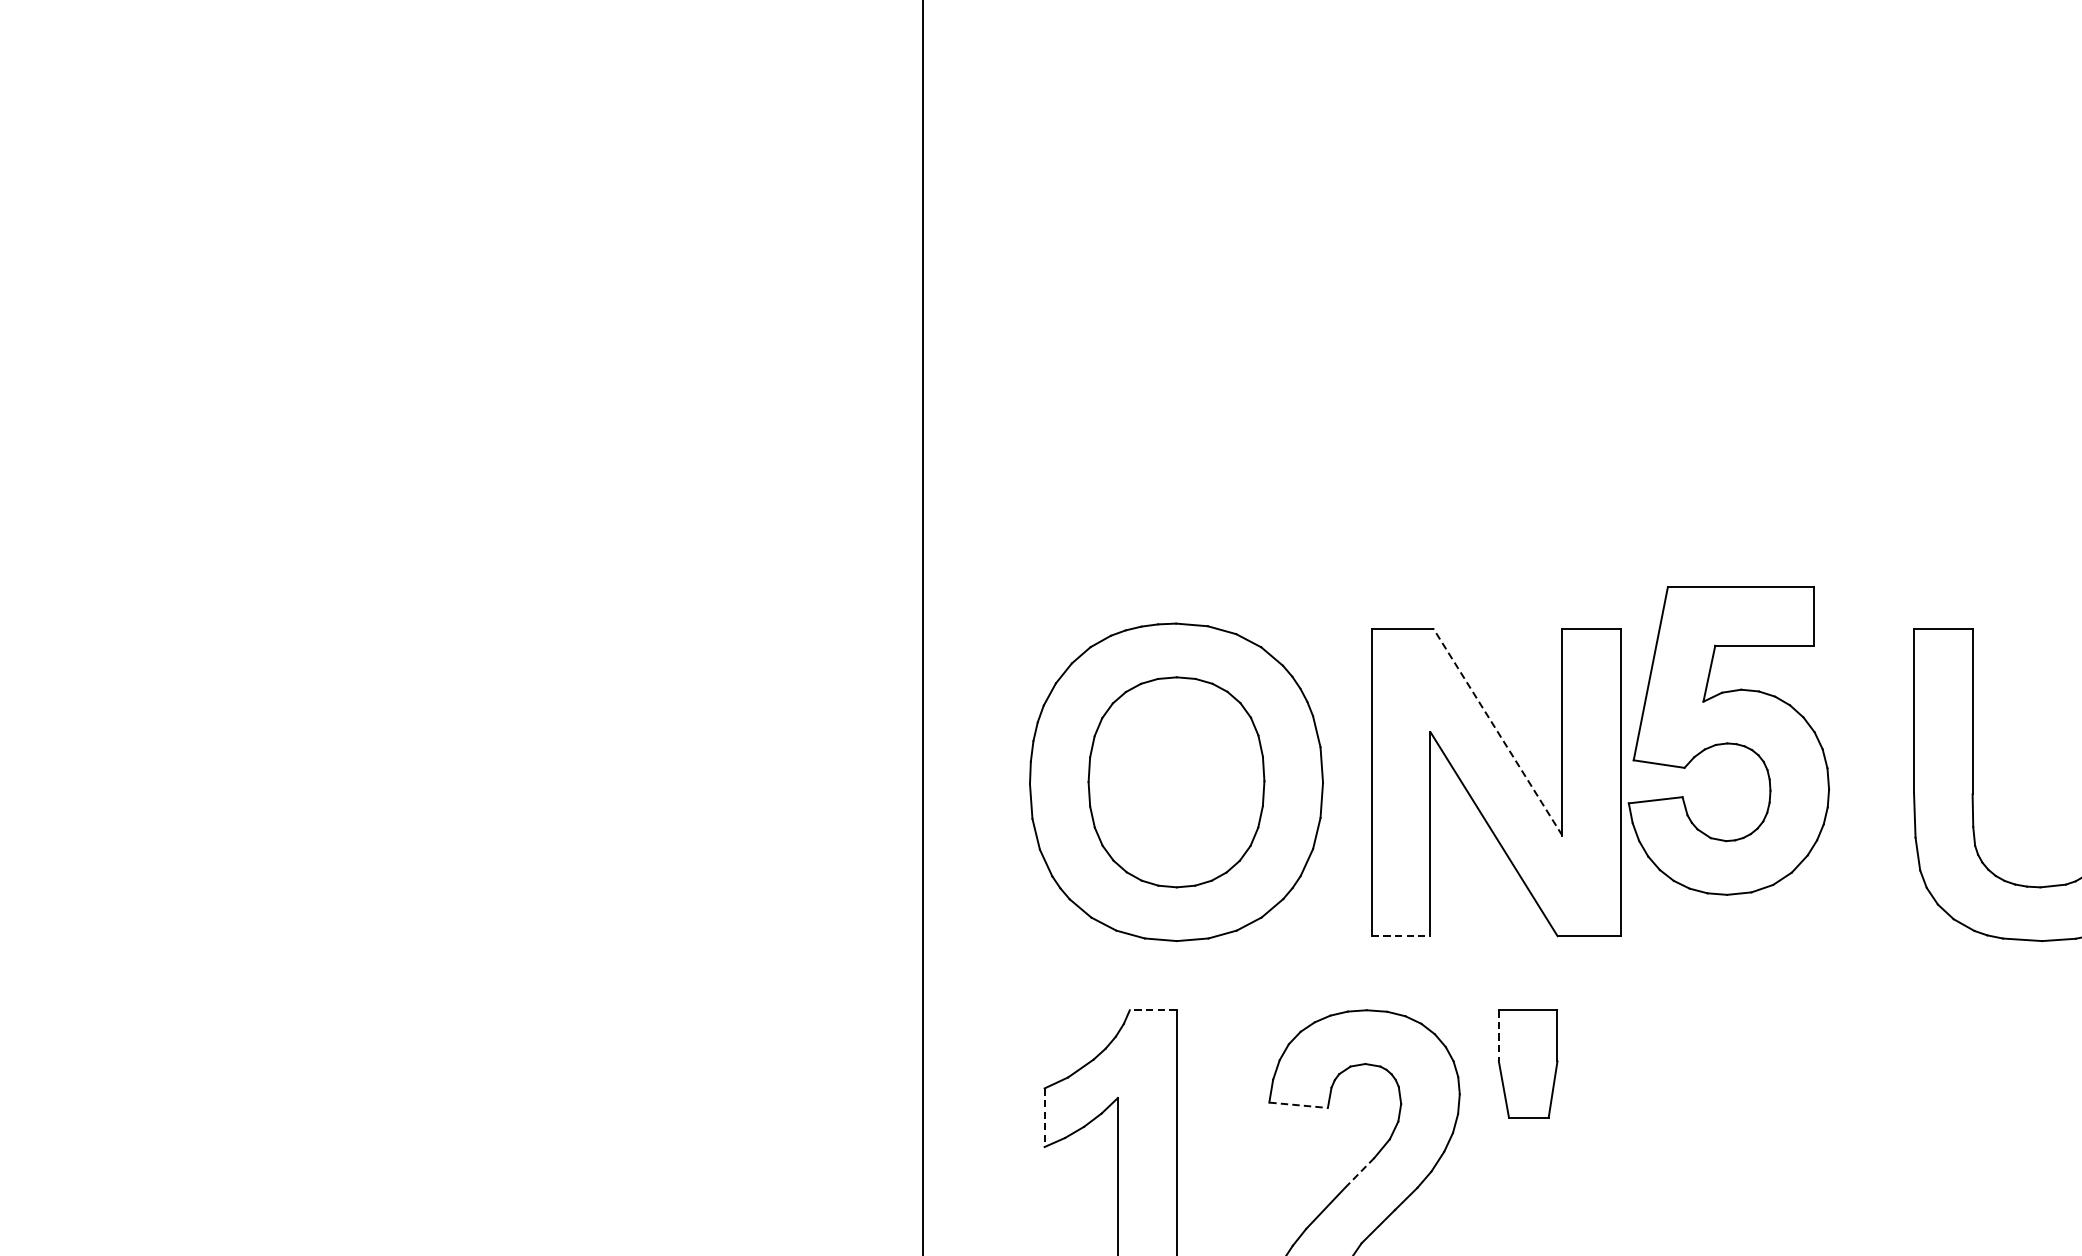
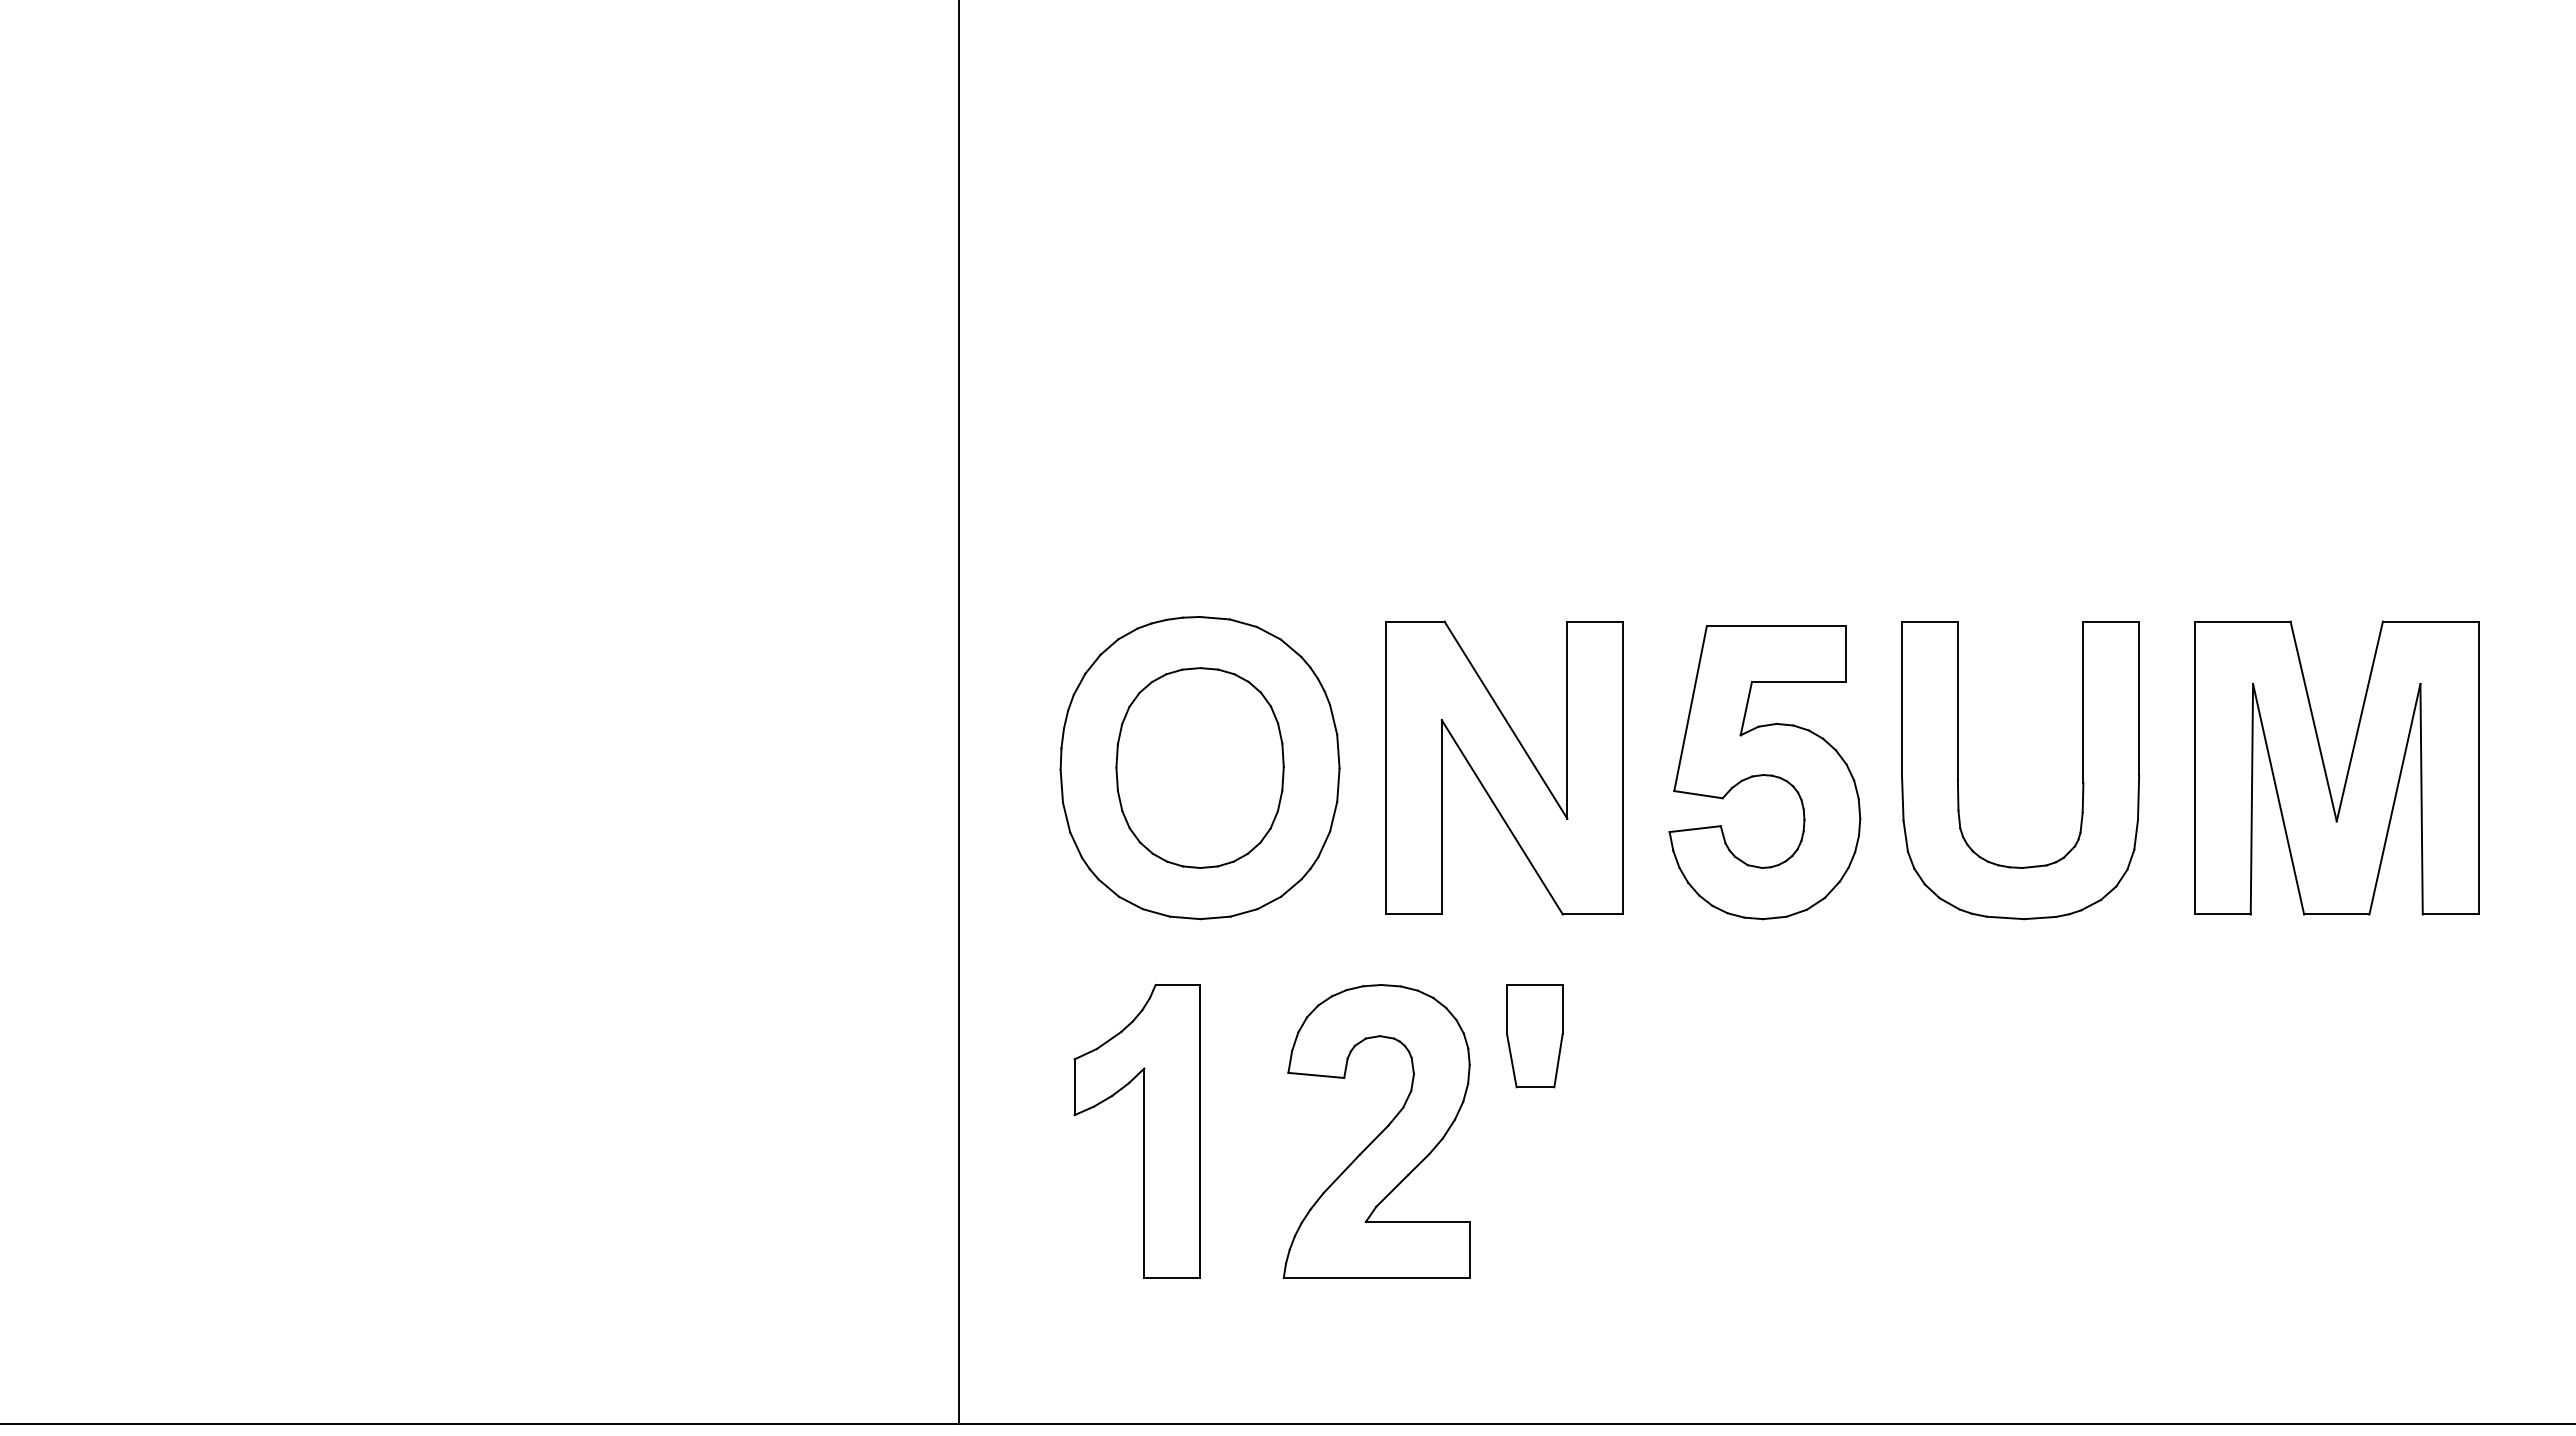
line: (1497, 731) -> (1505, 719), dashed -> solid
part: (1728, 740) -> (1764, 772), moved
line: (1400, 936) -> (1413, 914), dashed -> solid
line: (1152, 1010) -> (1177, 985), dashed -> solid
line: (1498, 1036) -> (1506, 1009), dashed -> solid
line: (1298, 1105) -> (1316, 1075), dashed -> solid
line: (1044, 1117) -> (1074, 1087), dashed -> solid
line: (1358, 1173) -> (1373, 1140), dashed -> solid

